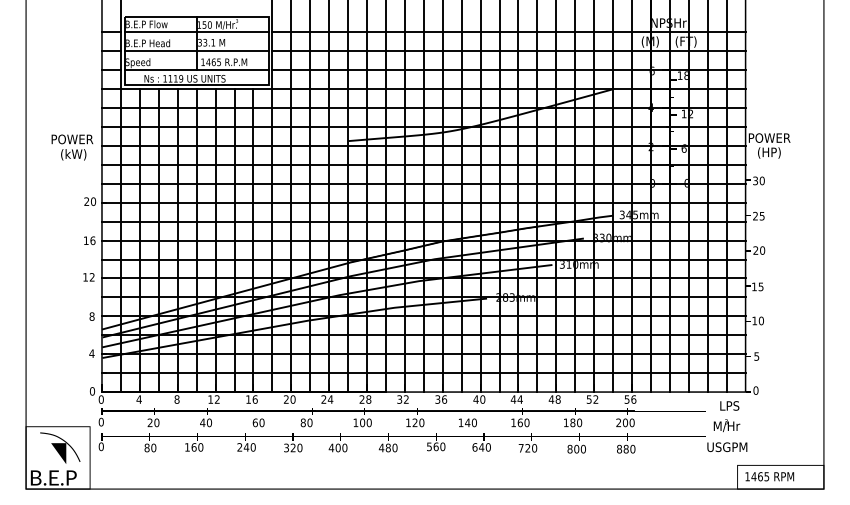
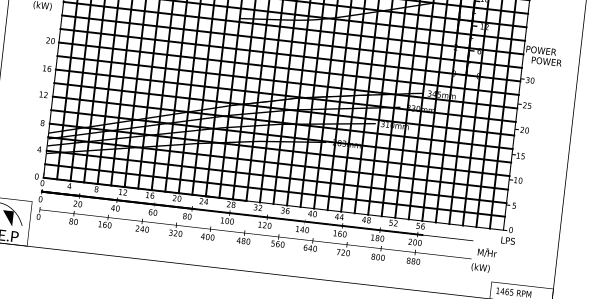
text: (778, 152) -> (546, 61), (HP) -> POWER
text: (729, 405) -> (508, 240), moved
text: (727, 447) -> (486, 268), USGPM -> (kW)

